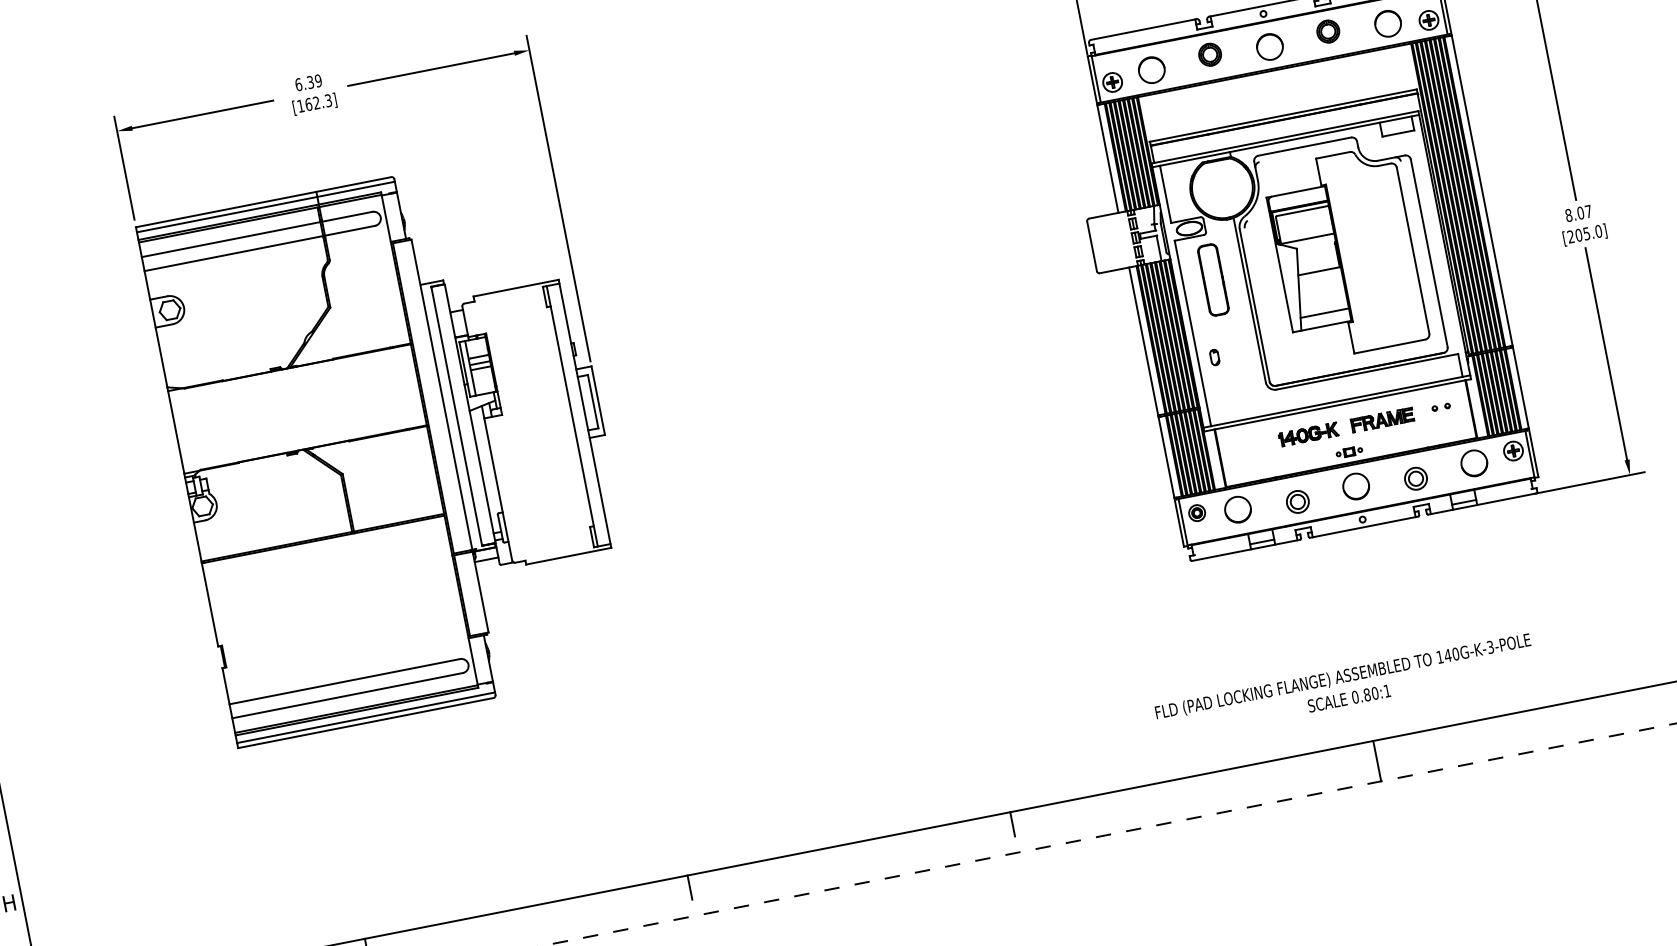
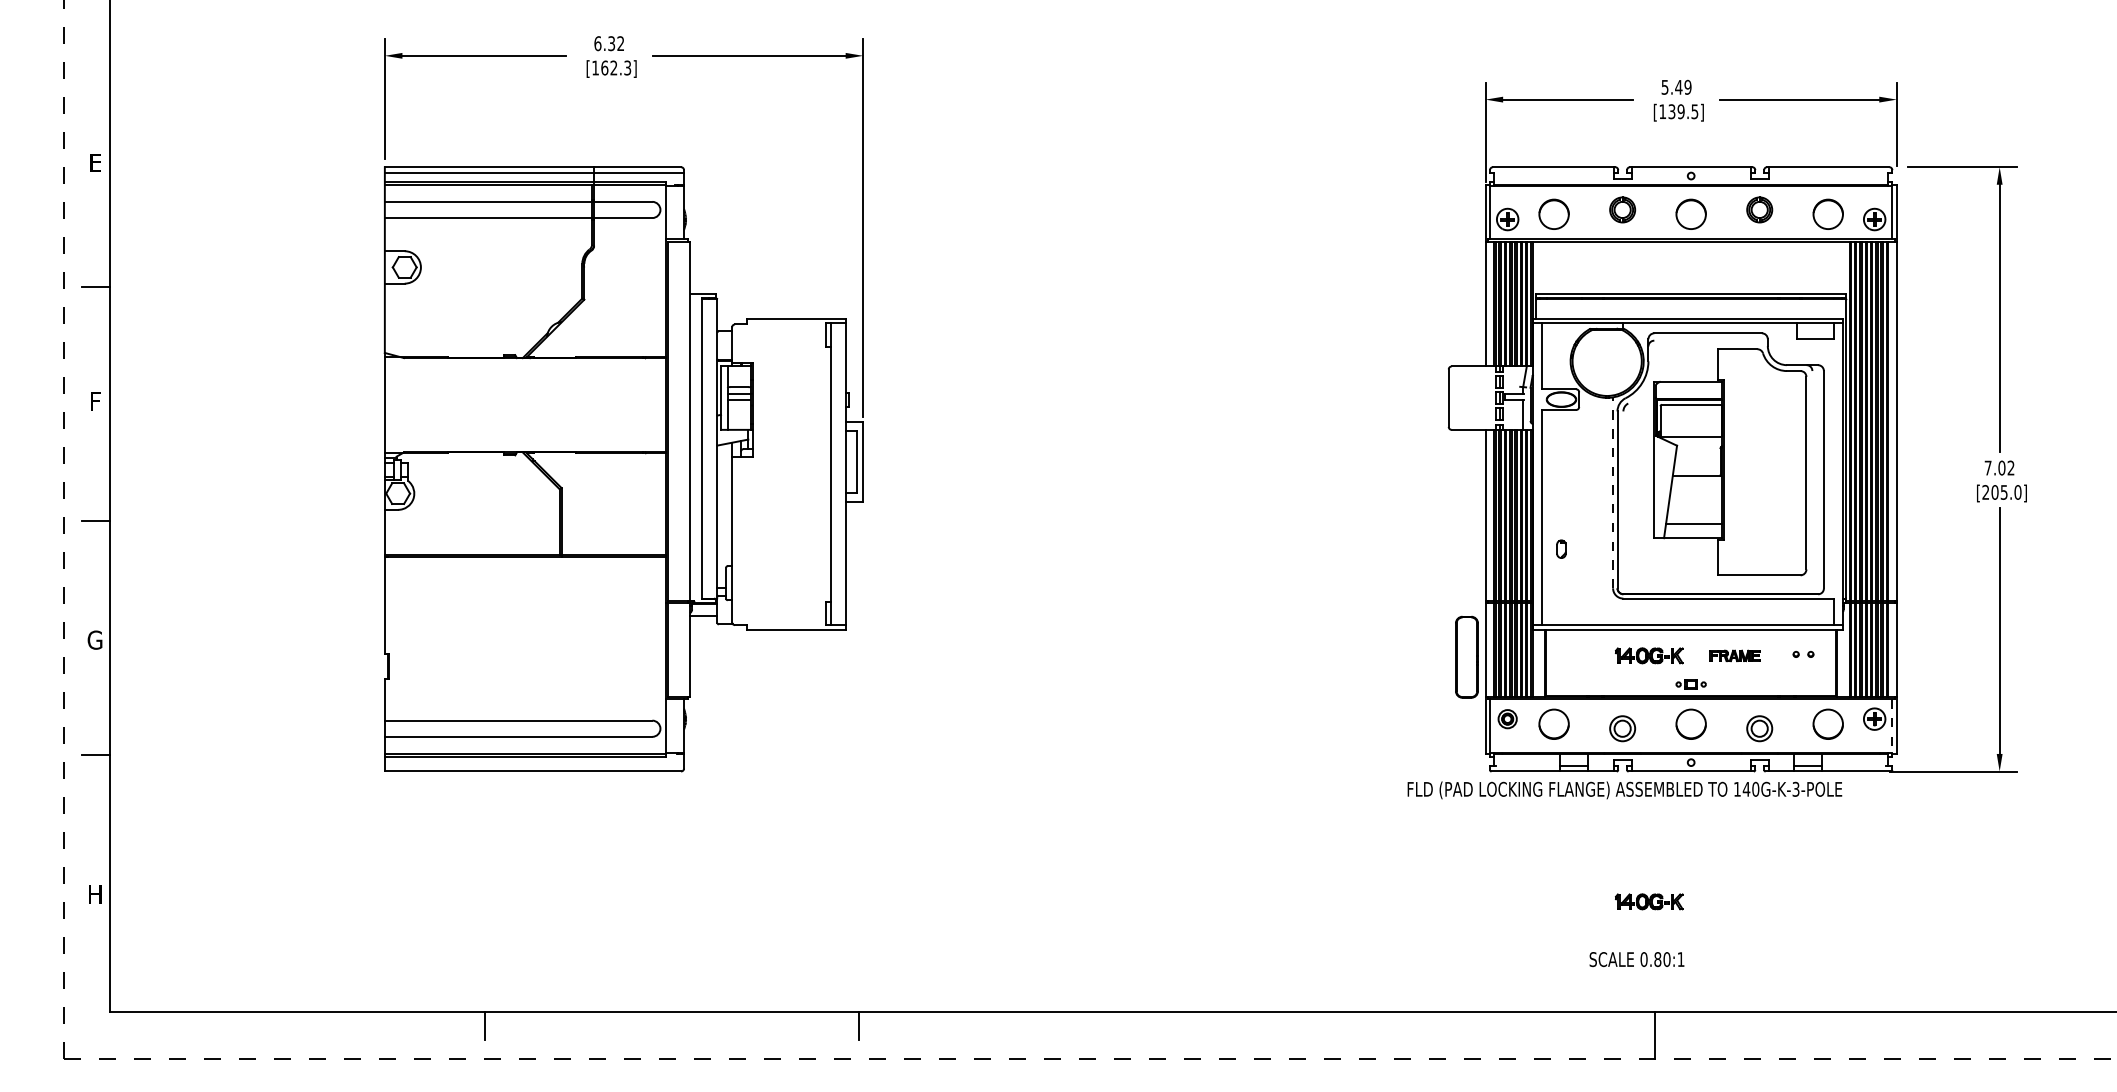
text: (318, 80) -> (620, 43), 6.39 -> 6.32
text: (1578, 213) -> (1999, 467), 8.07 -> 7.02
part: (1212, 279) -> (1466, 656), moved
line: (1250, 299) -> (1613, 492), solid -> dashed
part: (1381, 419) -> (1734, 655), size x0.7
line: (1530, 454) -> (1892, 726), solid -> dashed
part: (1350, 646) -> (1649, 901), added
text: (1342, 677) -> (1624, 790), moved
line: (366, 717) -> (534, 765), removed
line: (1012, 824) -> (1233, 1026), removed

